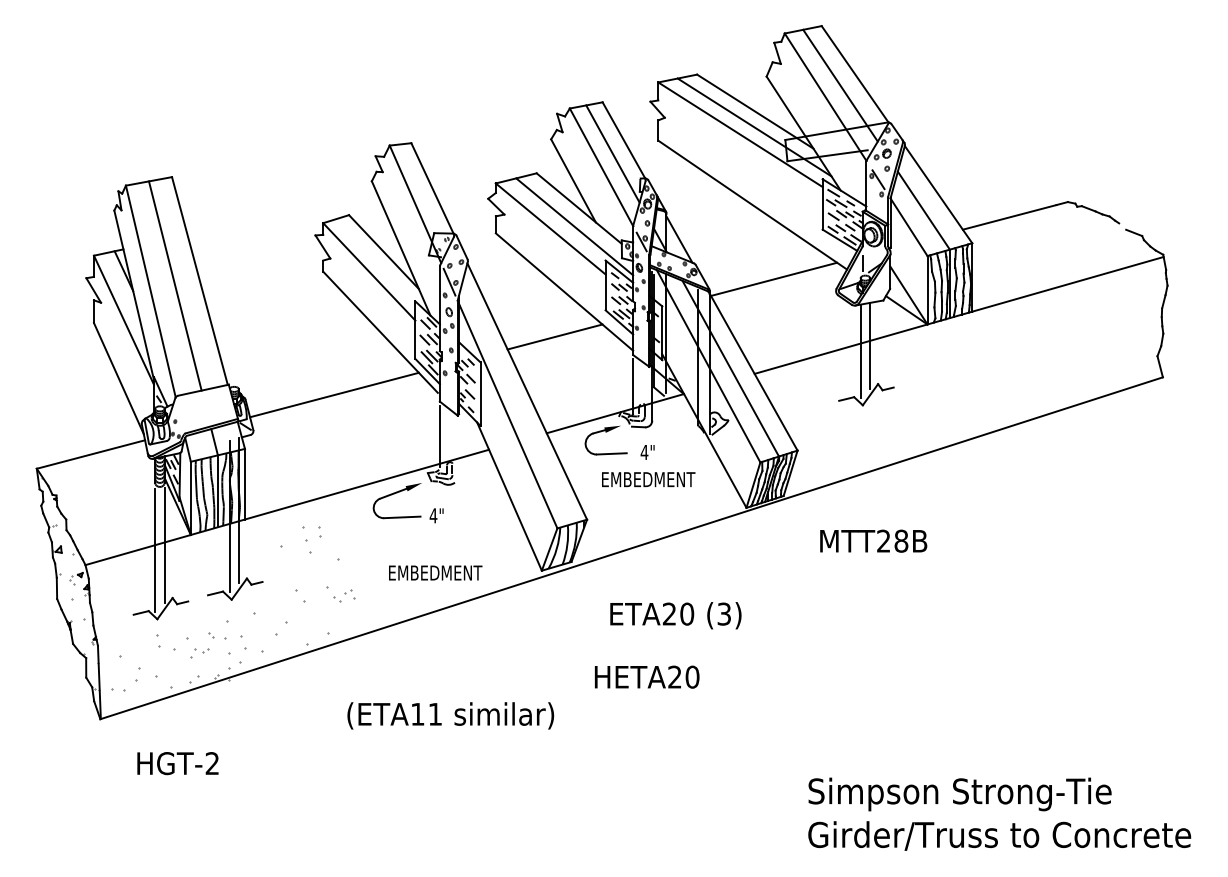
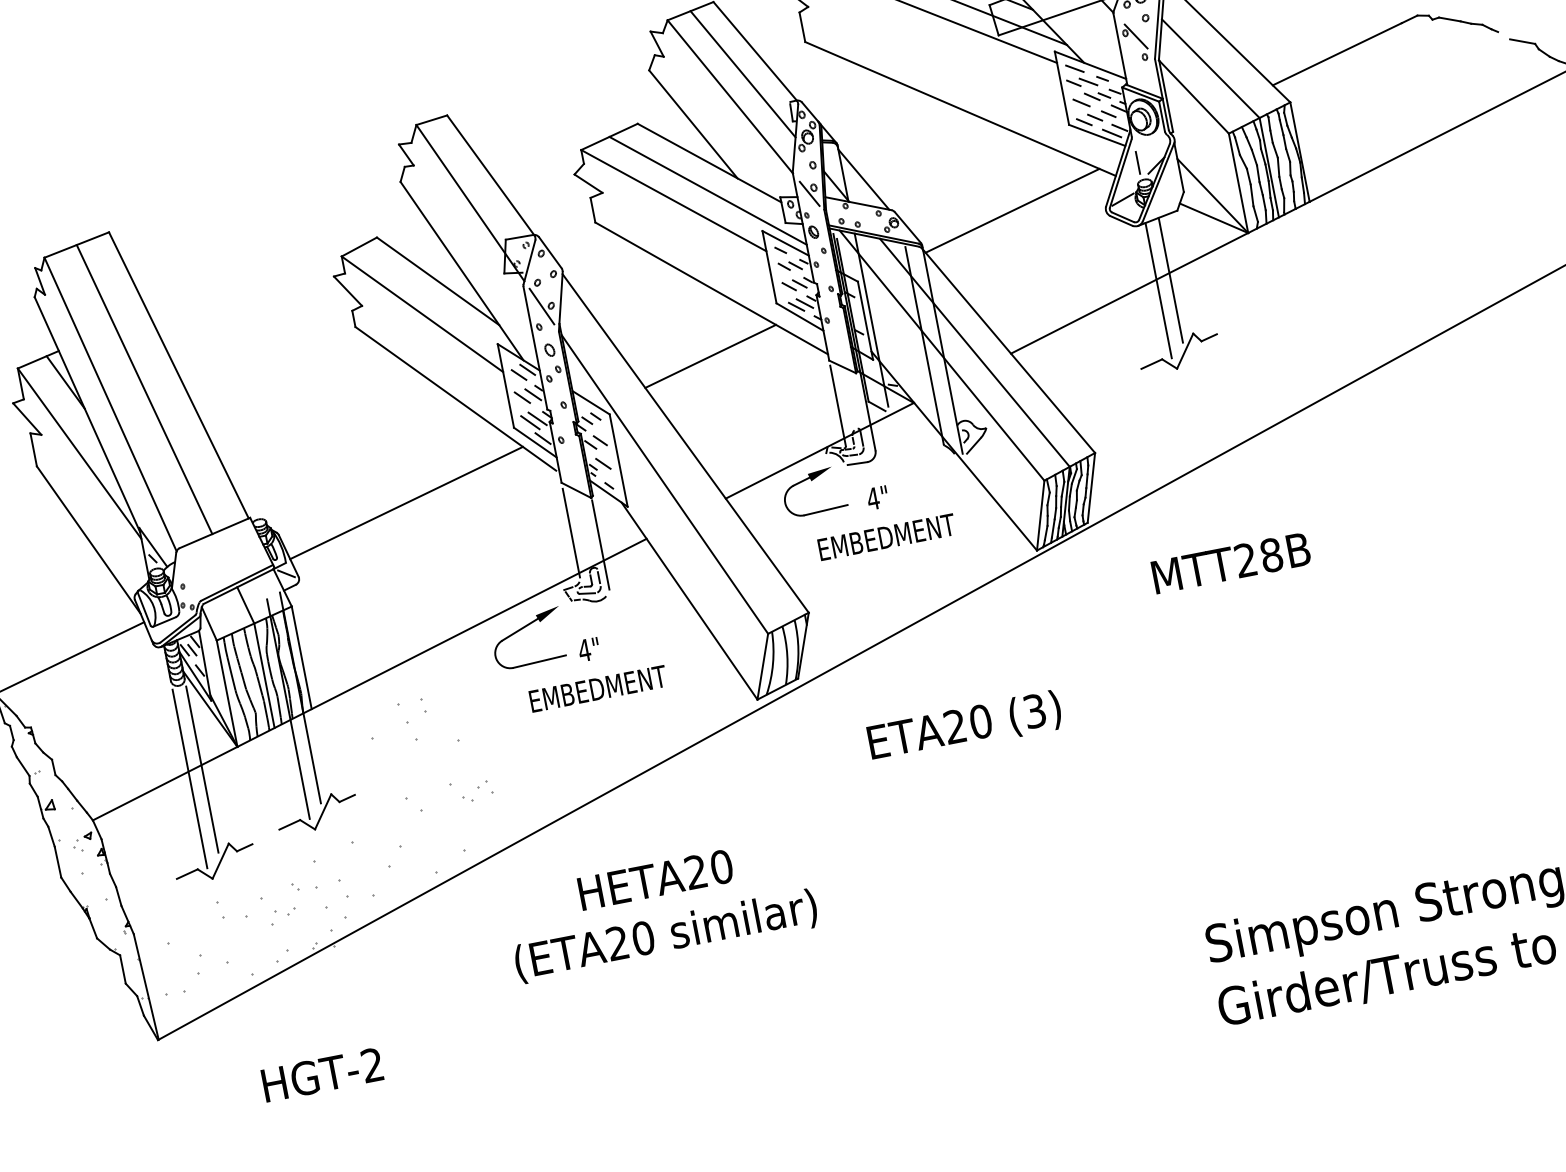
line: (457, 447) -> (600, 544), added
text: (435, 572) -> (597, 688), moved
text: (647, 676) -> (656, 878), moved
text: (426, 713) -> (630, 939), (ETA11 -> (ETA20
text: (177, 763) -> (321, 1075), moved

